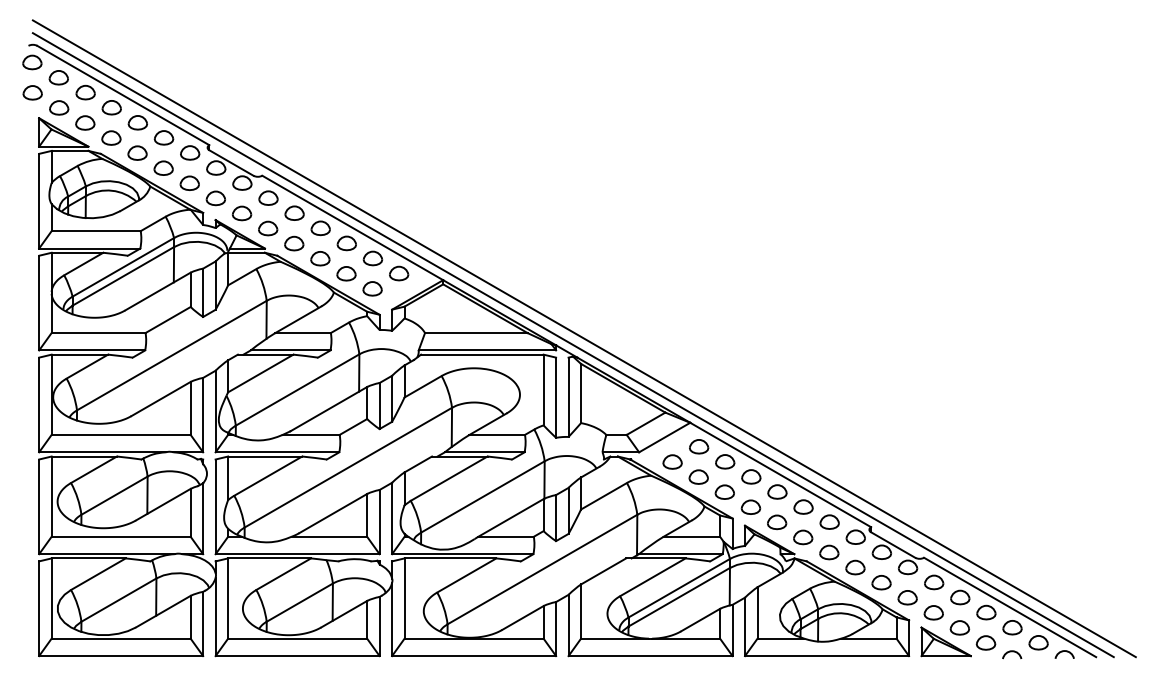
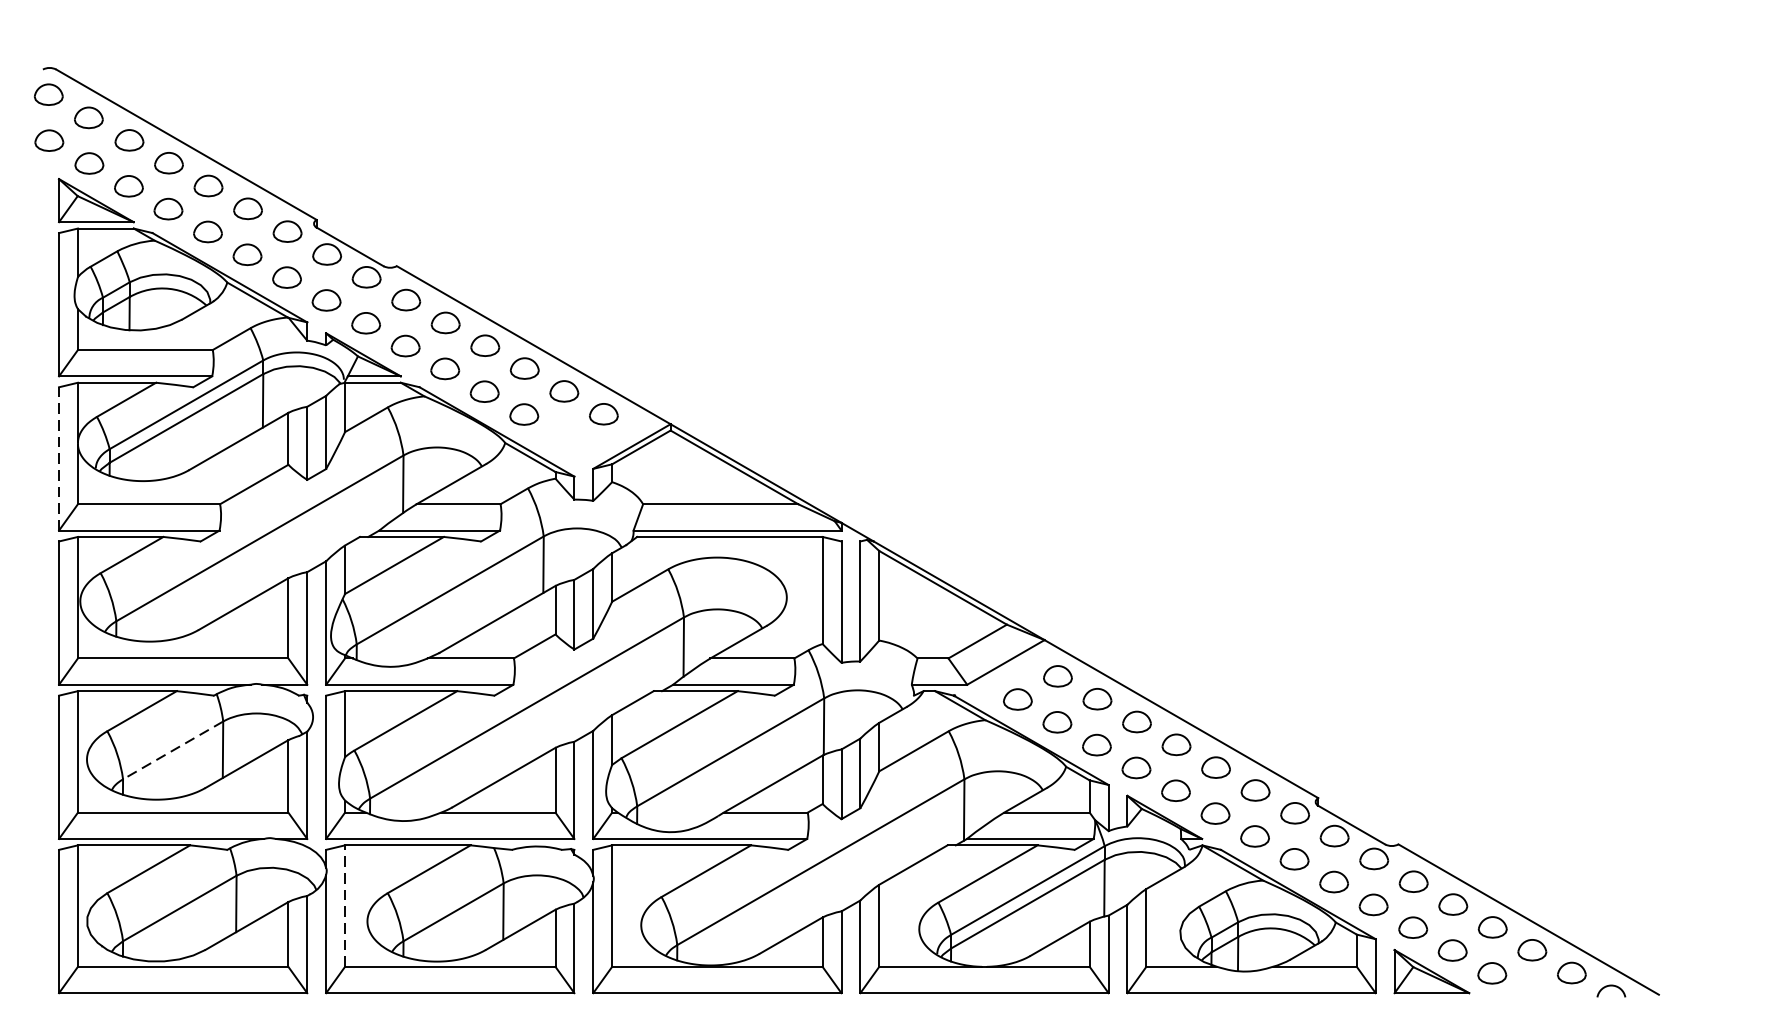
part: (372, 288) -> (563, 436), removed
line: (39, 302) -> (59, 458), solid -> dashed
line: (583, 338) -> (882, 512), removed
line: (572, 345) -> (866, 523), removed
line: (114, 495) -> (173, 750), solid -> dashed
line: (228, 598) -> (345, 906), solid -> dashed
arc: (1012, 652) -> (1532, 987), removed

